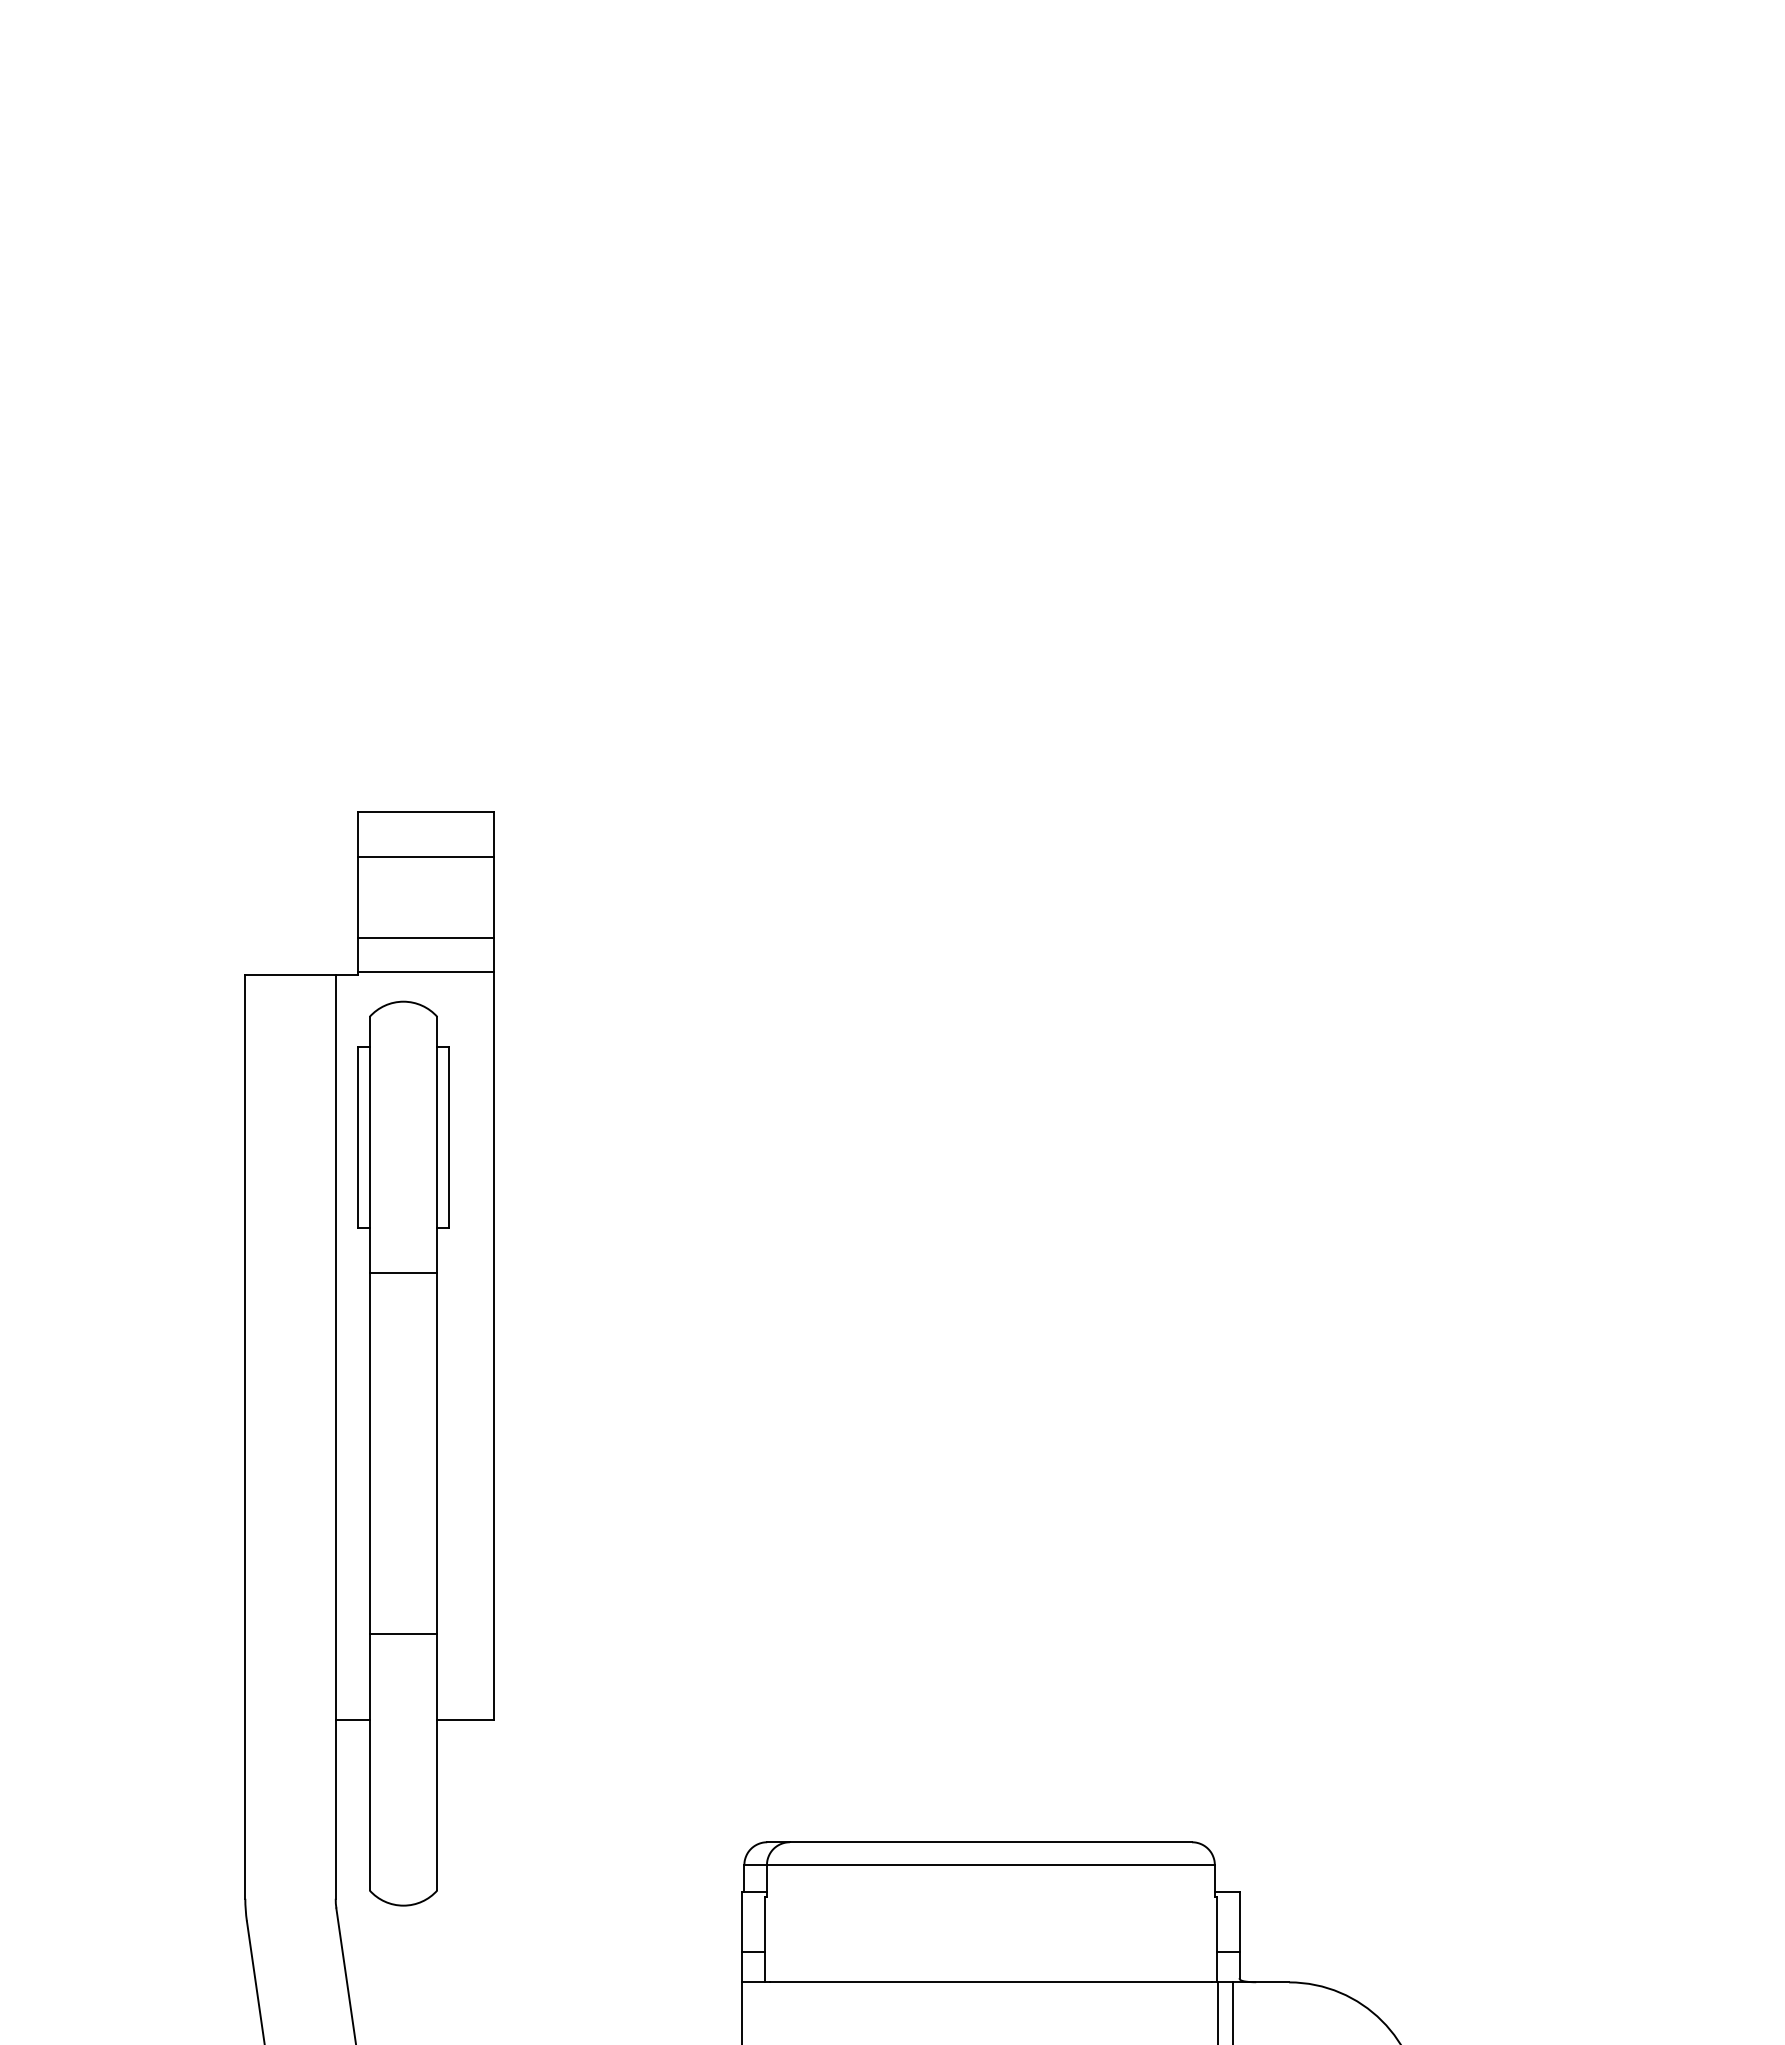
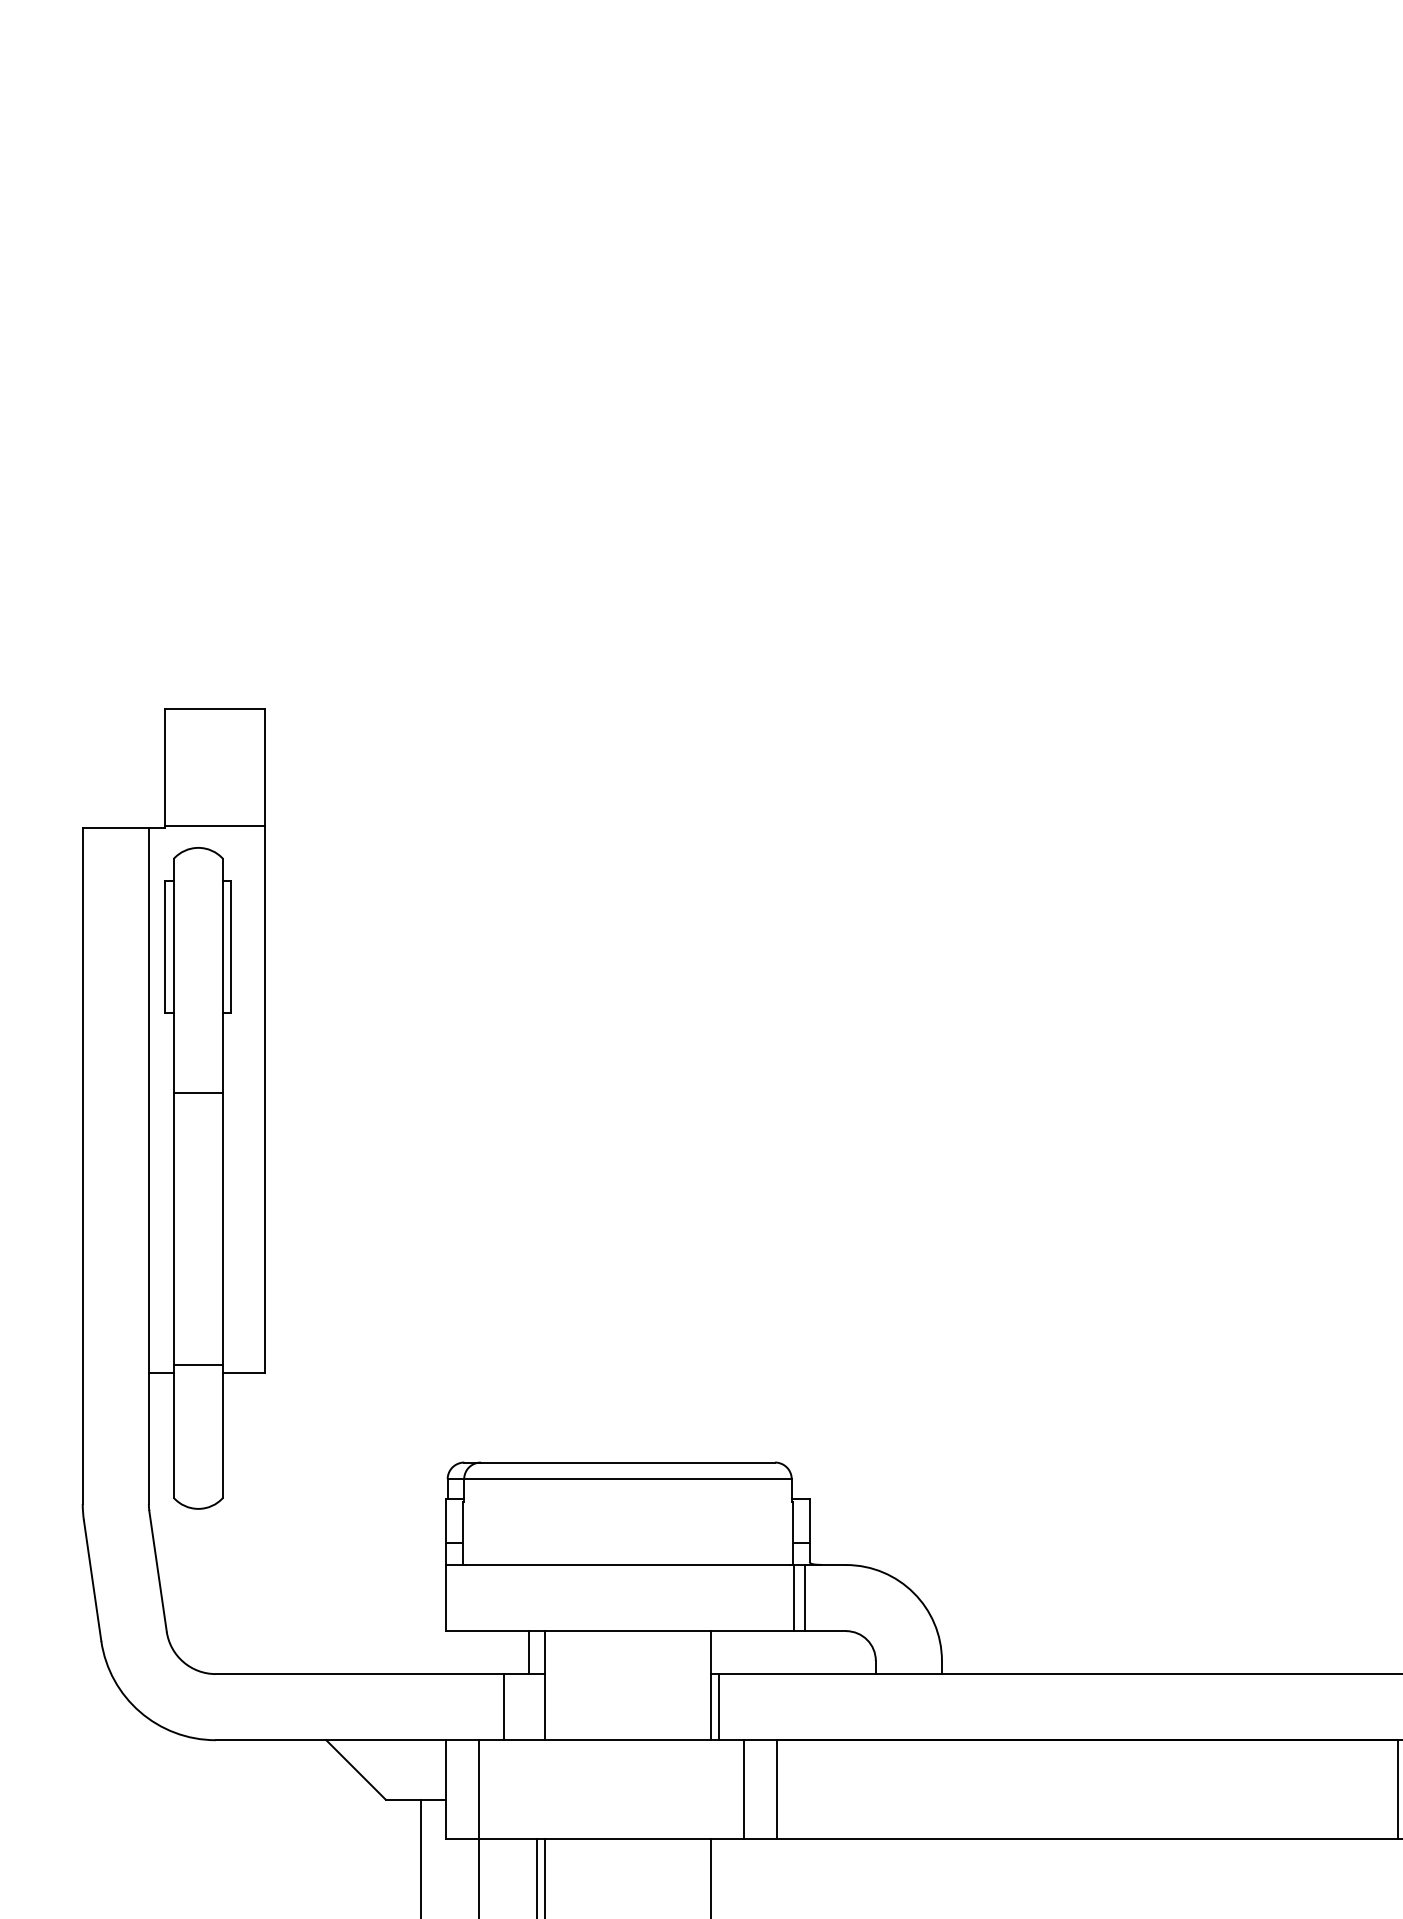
line: (425, 857) -> (214, 742), removed
line: (425, 938) -> (214, 801), removed
line: (403, 1273) -> (198, 1093), moved
line: (403, 1634) -> (198, 1364), moved

